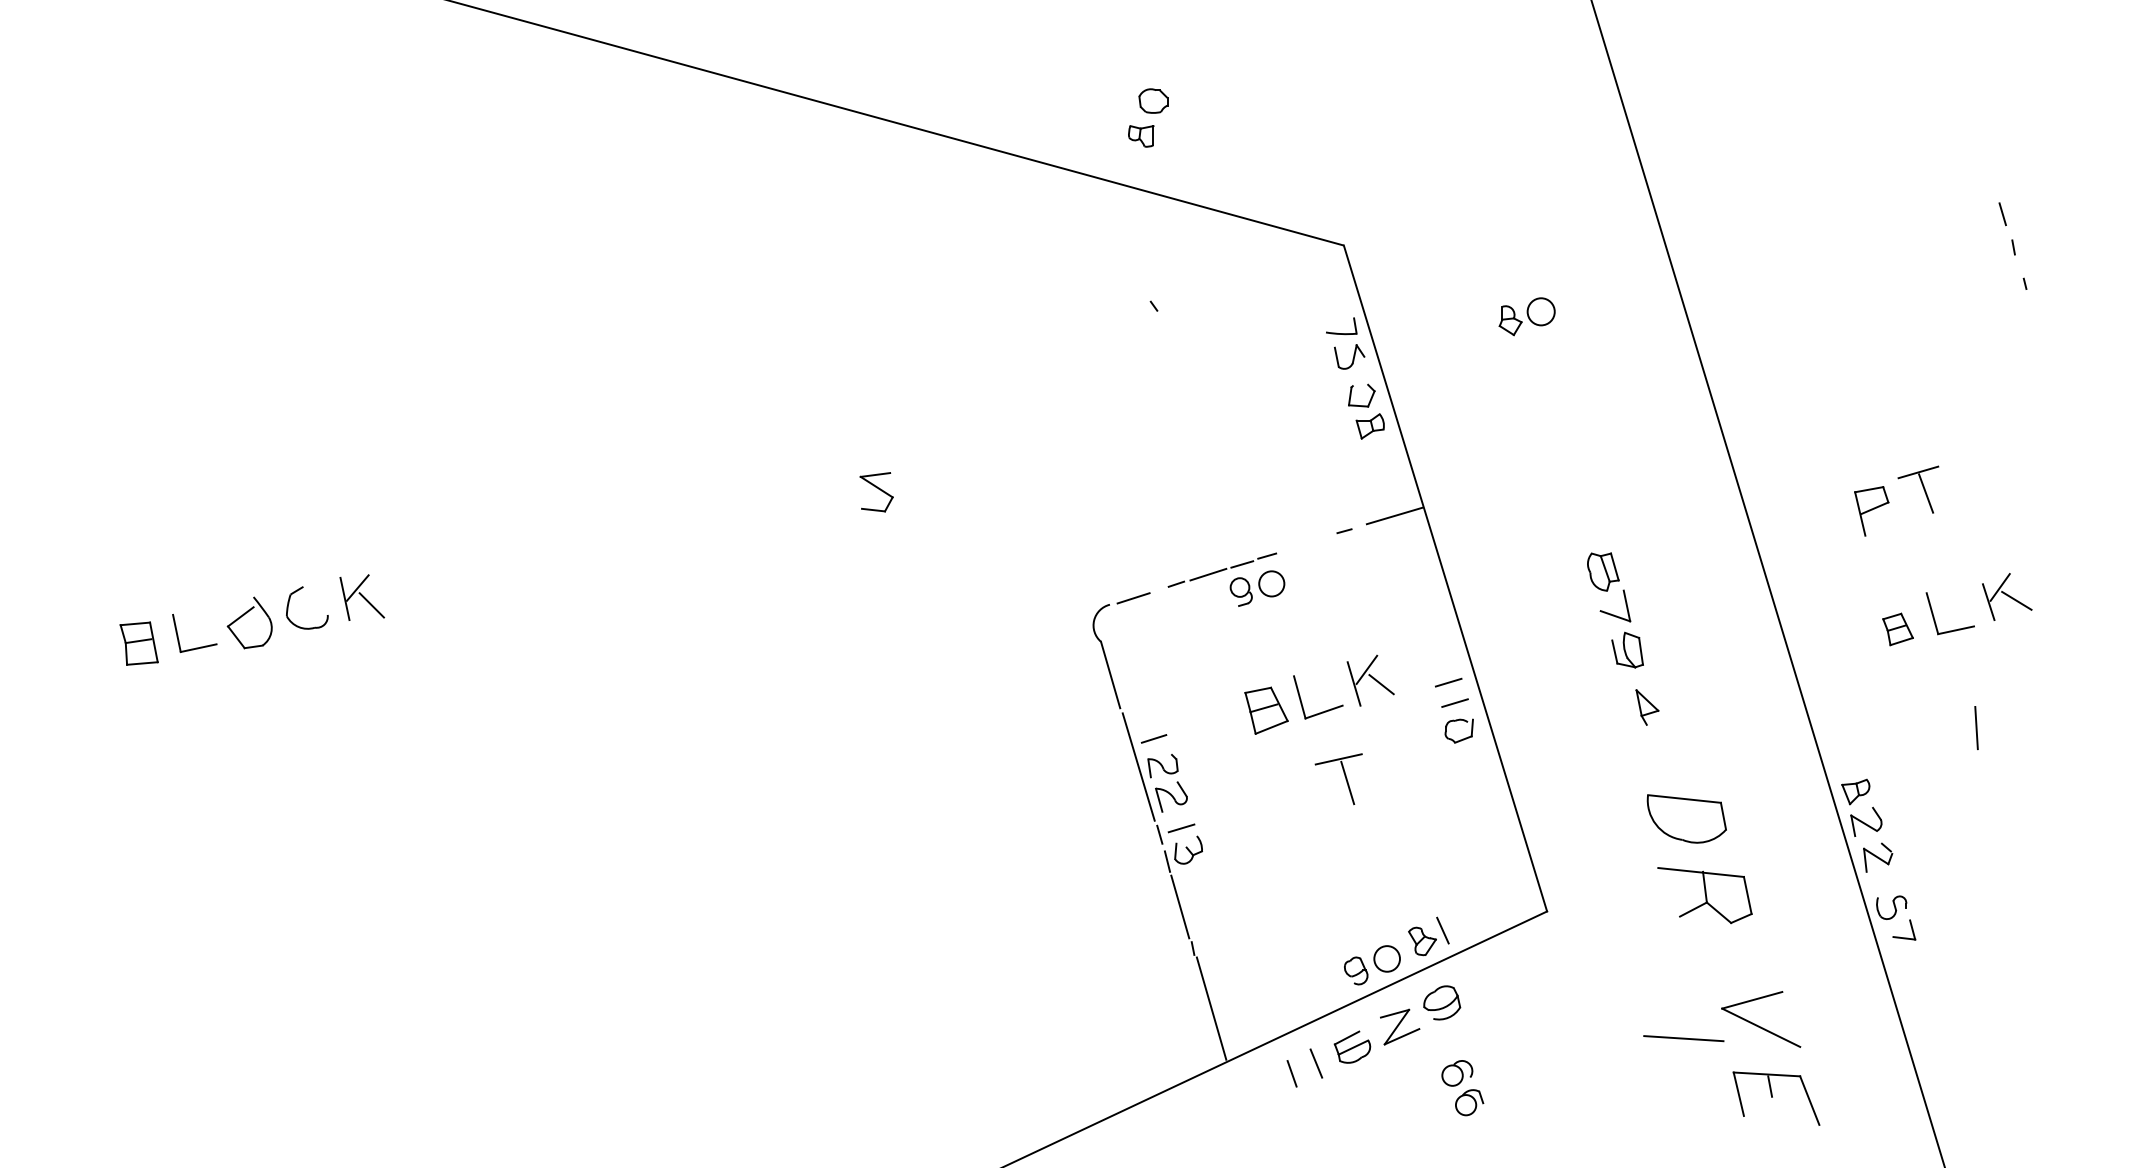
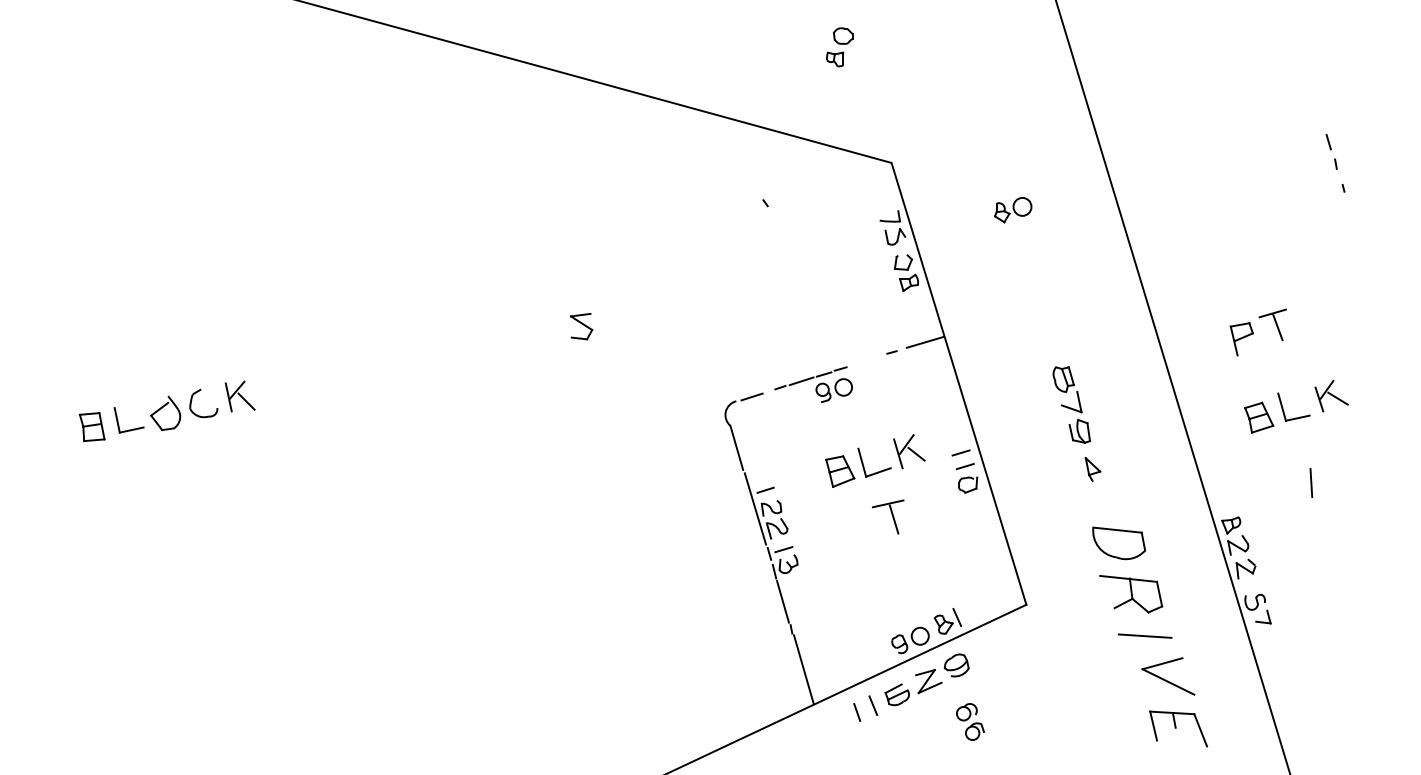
part: (1147, 118) -> (839, 47), moved
part: (1898, 629) -> (1259, 417), size x1.43
line: (1684, 1037) -> (1145, 635), moved

